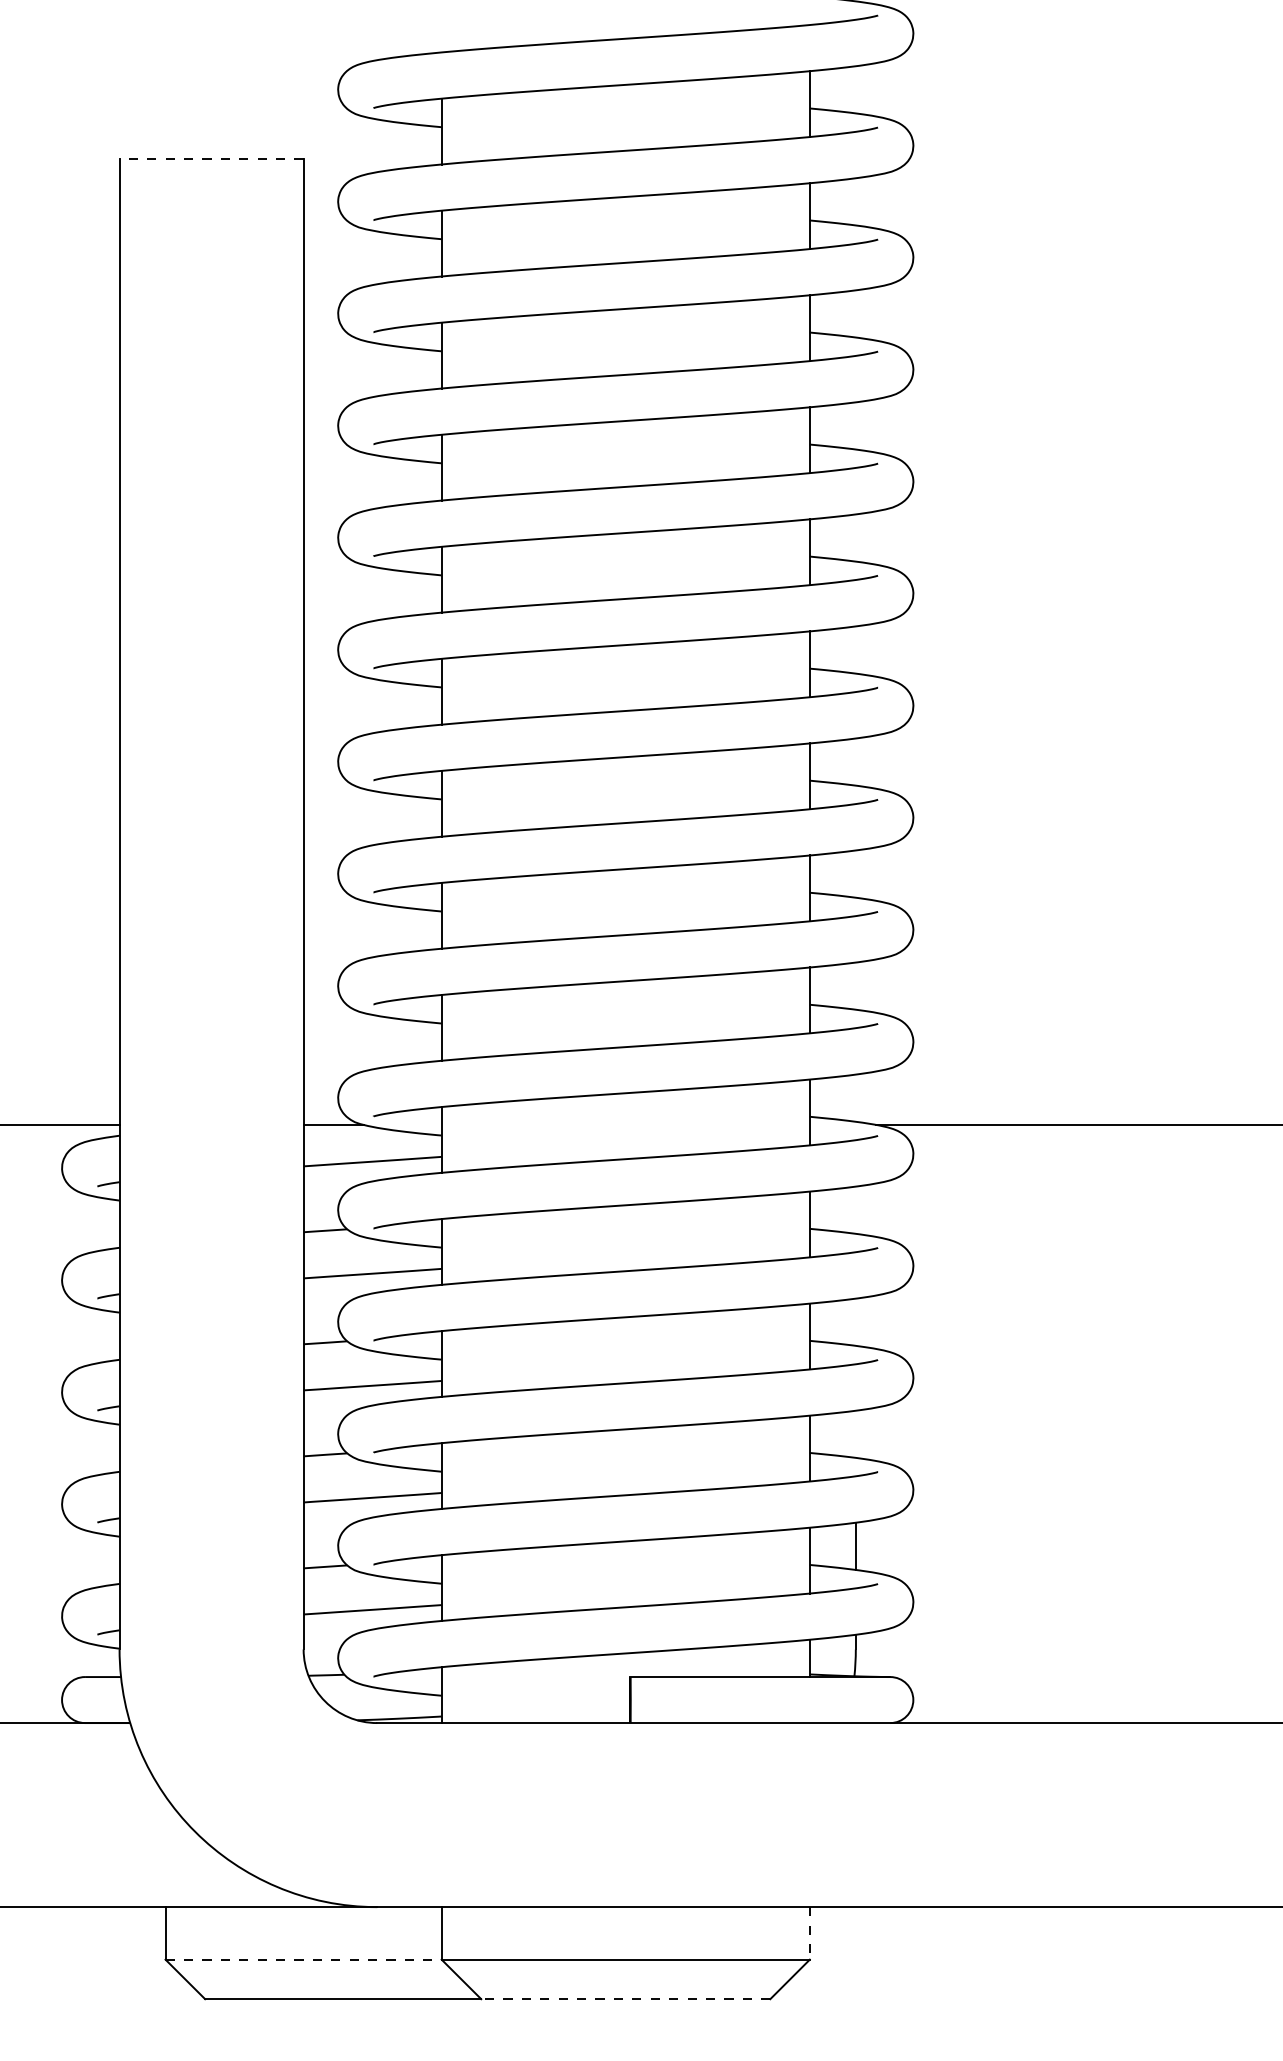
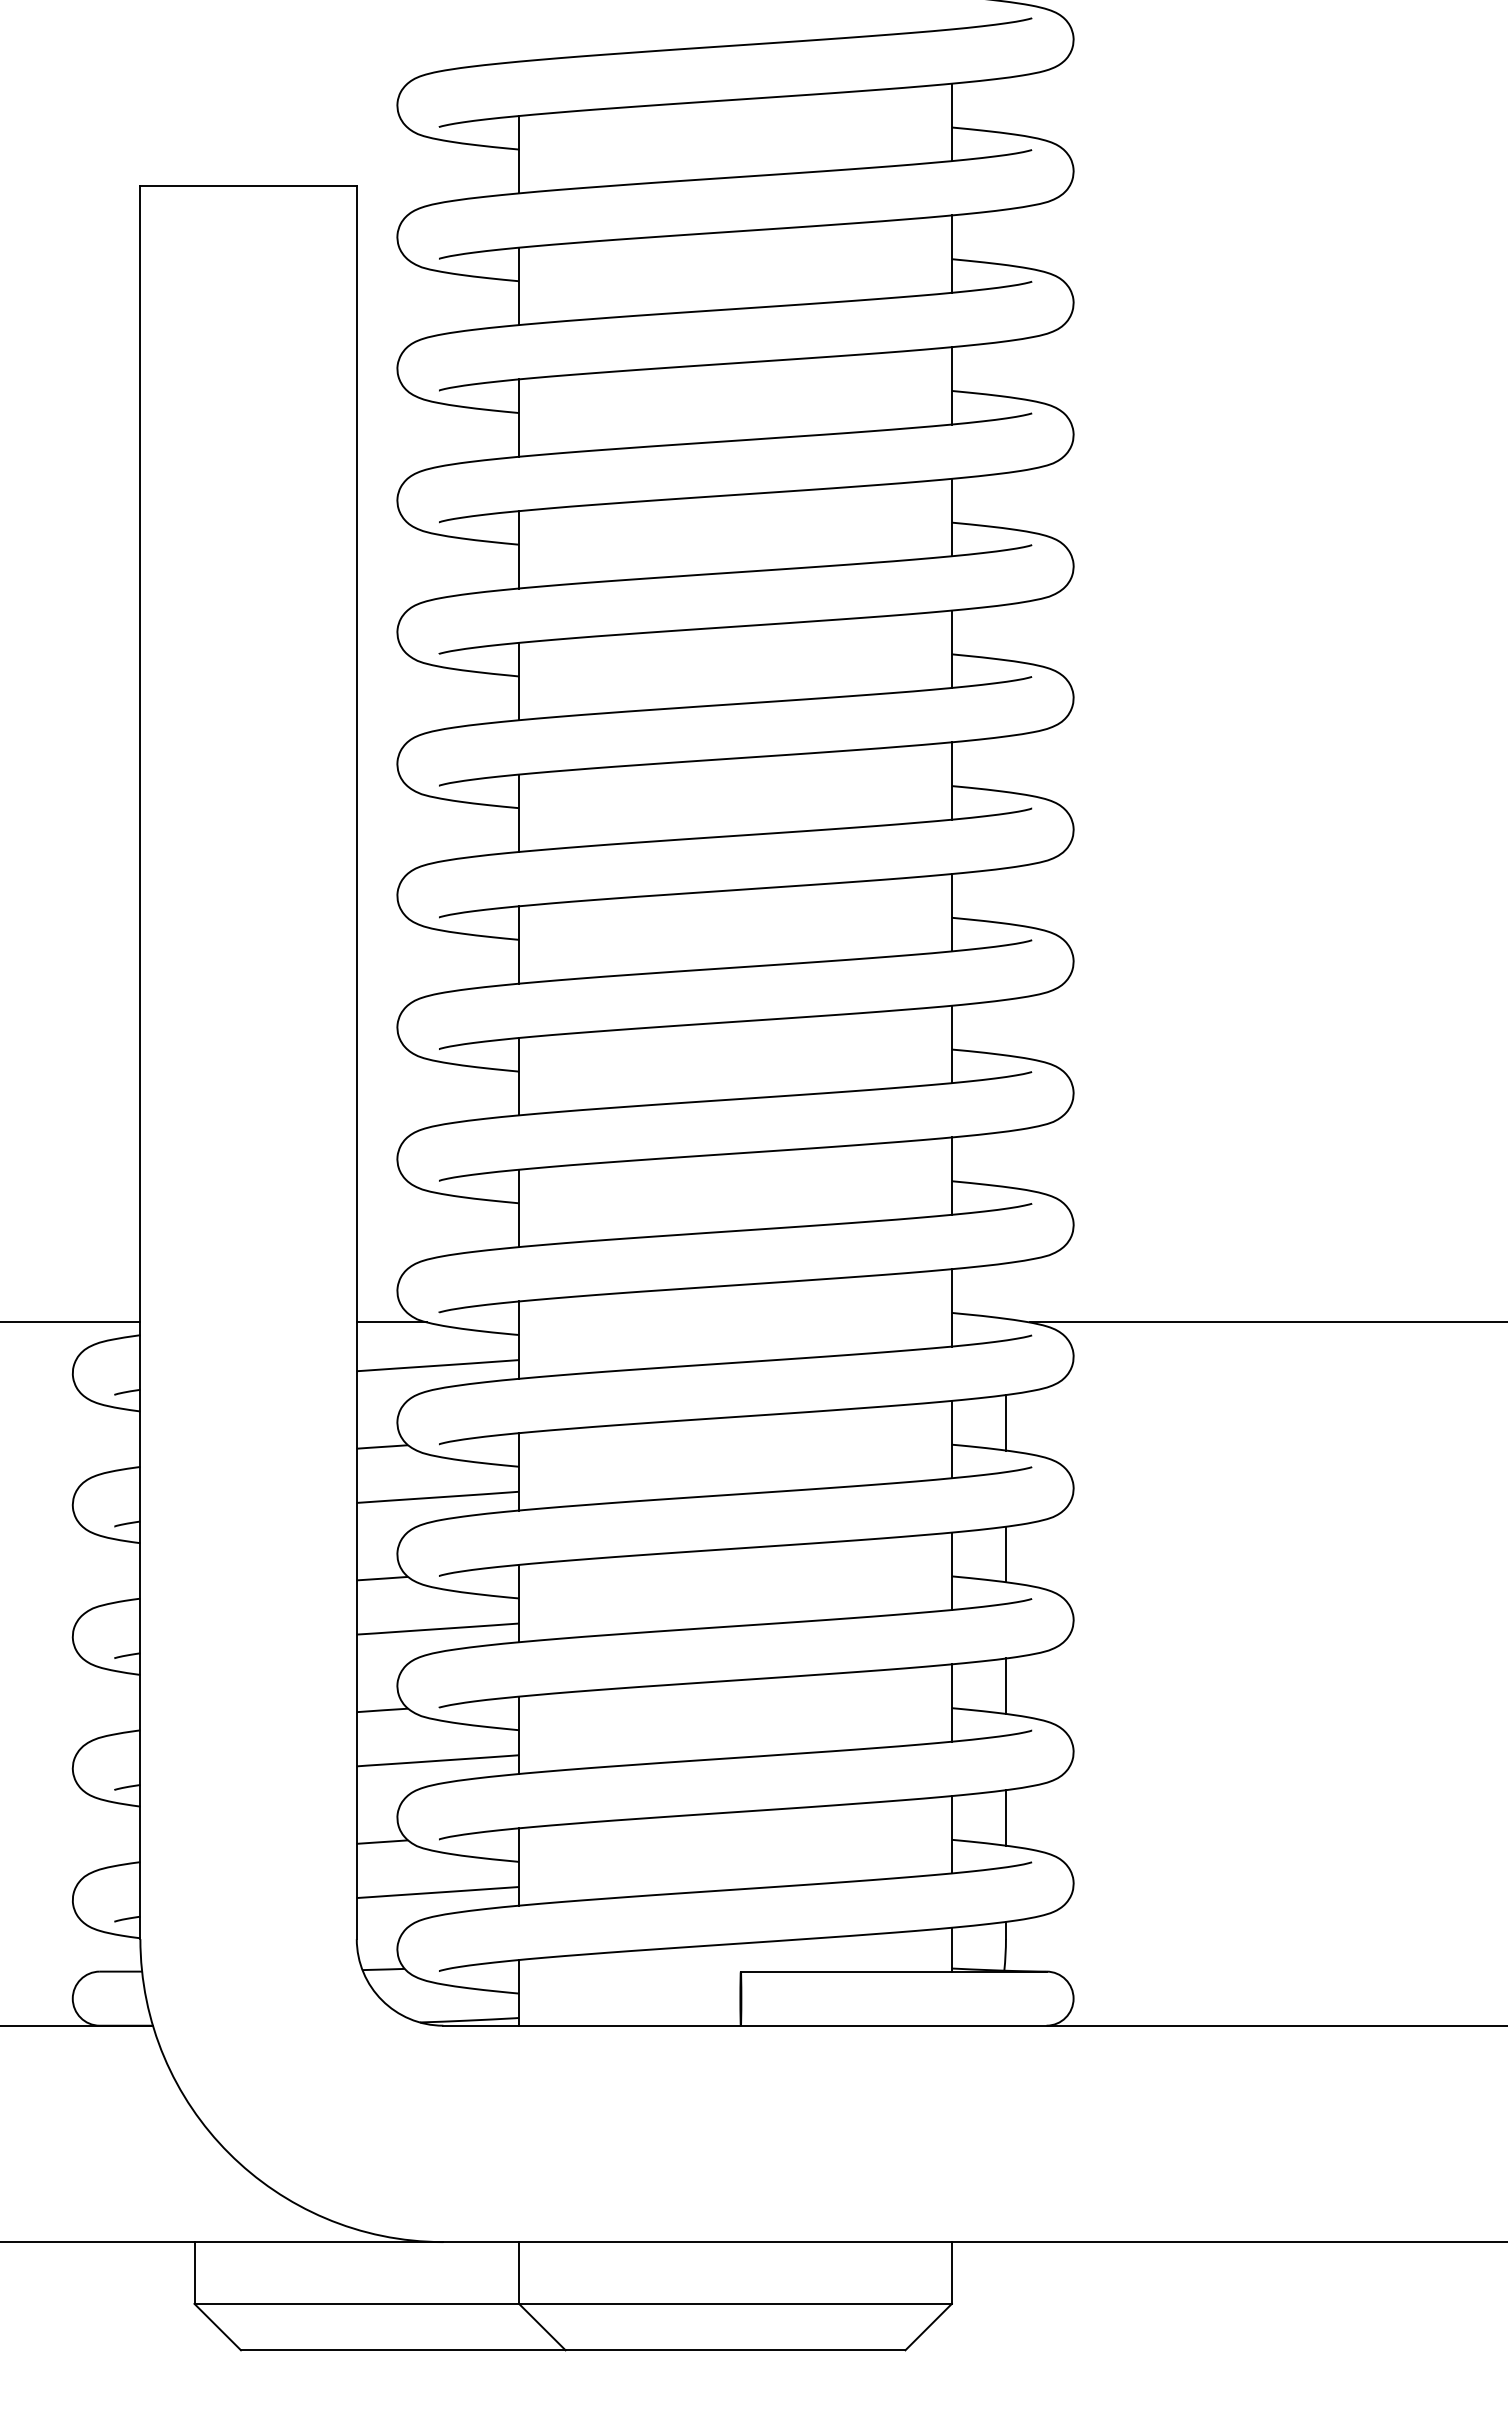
line: (211, 158) -> (248, 186), dashed -> solid
line: (855, 1209) -> (1005, 1422), added
line: (855, 1322) -> (1005, 1554), added
line: (855, 1434) -> (1005, 1686), added
line: (809, 1933) -> (951, 2273), dashed -> solid
line: (304, 1959) -> (357, 2303), dashed -> solid
line: (625, 1999) -> (735, 2350), dashed -> solid

